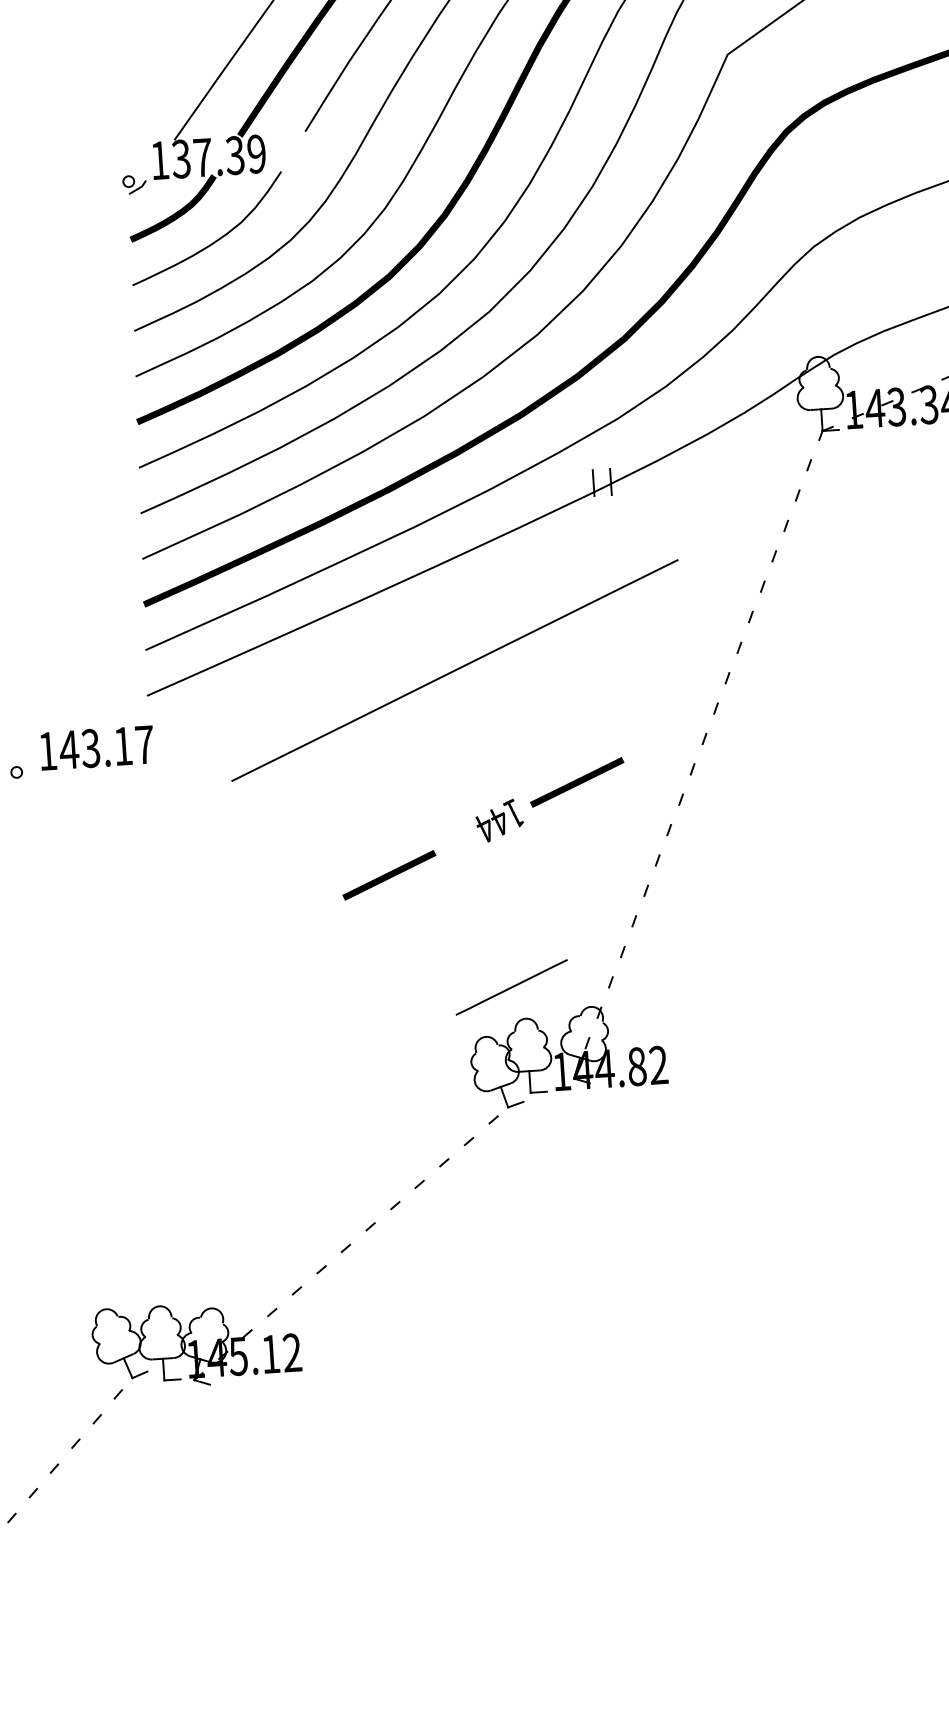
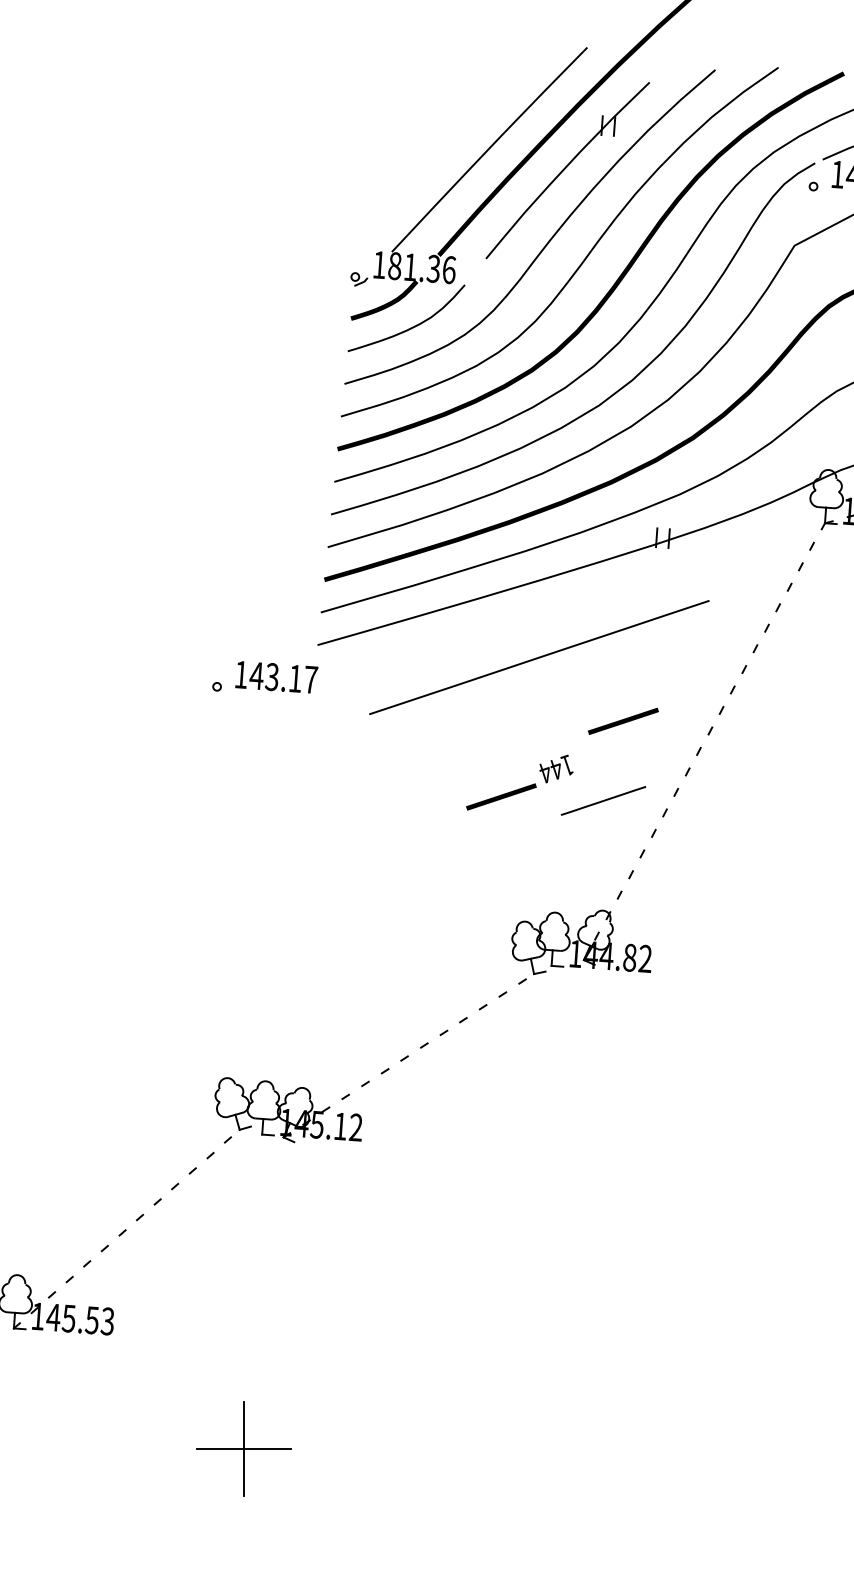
text: (218, 157) -> (421, 268), 137.39 -> 181.36
line: (577, 781) -> (623, 720), moved
line: (389, 874) -> (501, 796), moved
line: (511, 986) -> (603, 800), moved

